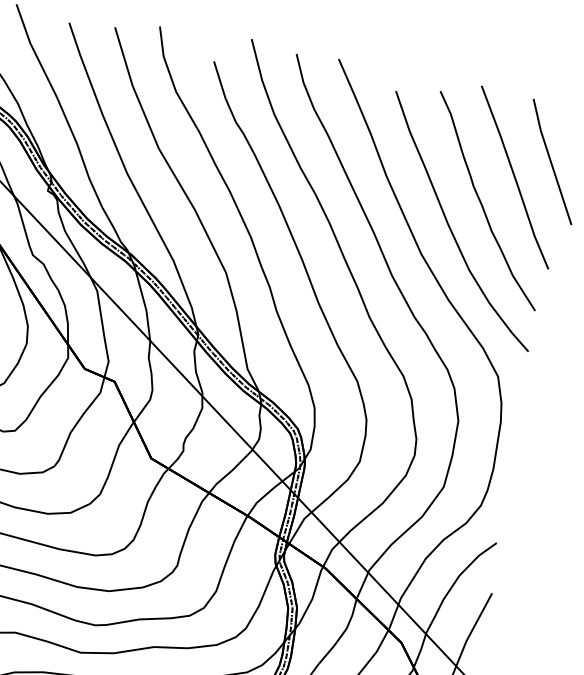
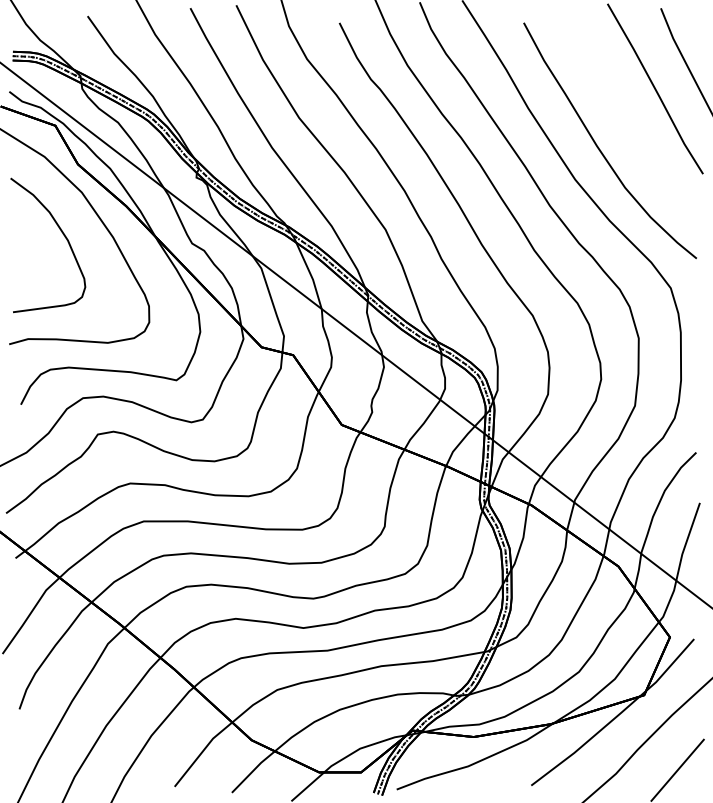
curve: (481, 202) -> (626, 118), removed

